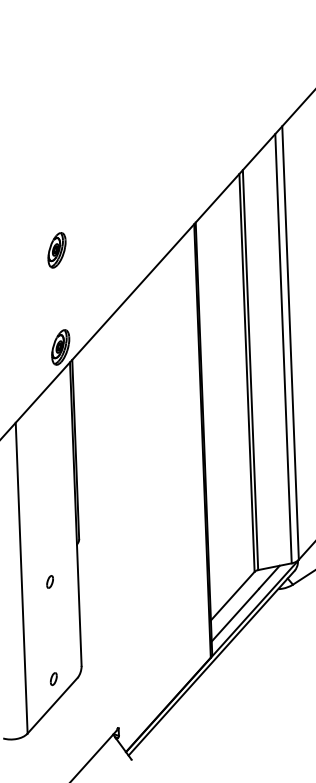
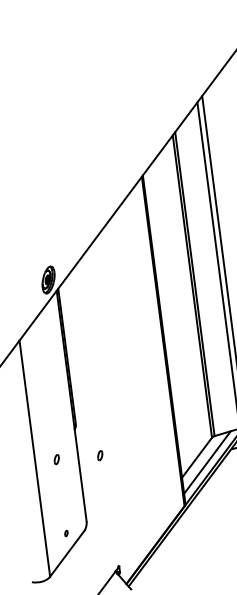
part: (56, 250) -> (38, 206), removed
part: (106, 581) -> (99, 455), added
part: (53, 679) -> (66, 533), size x0.6

